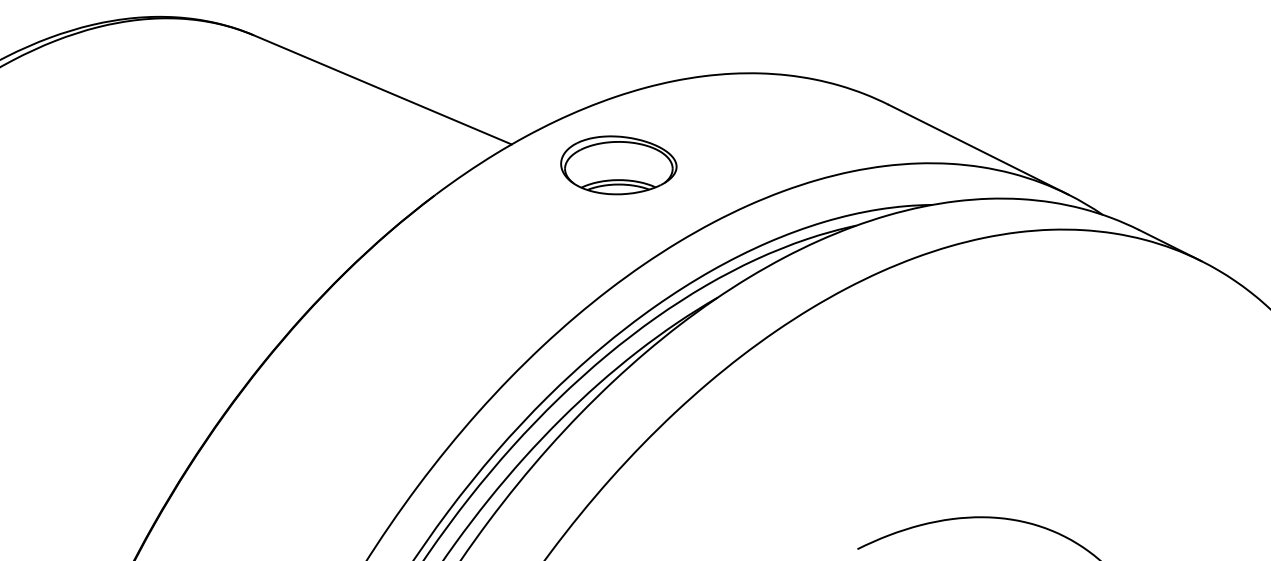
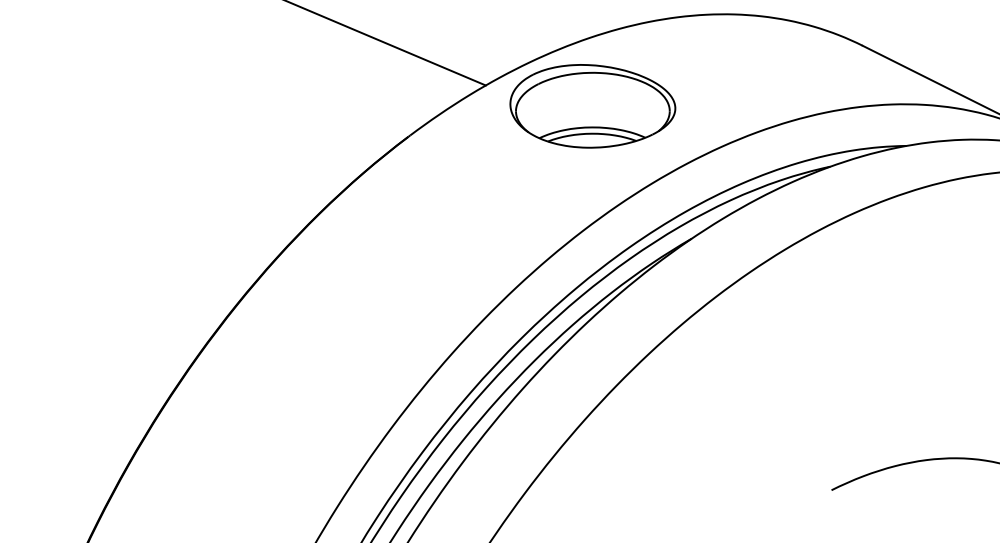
part: (618, 165) -> (592, 106), size x1.43

